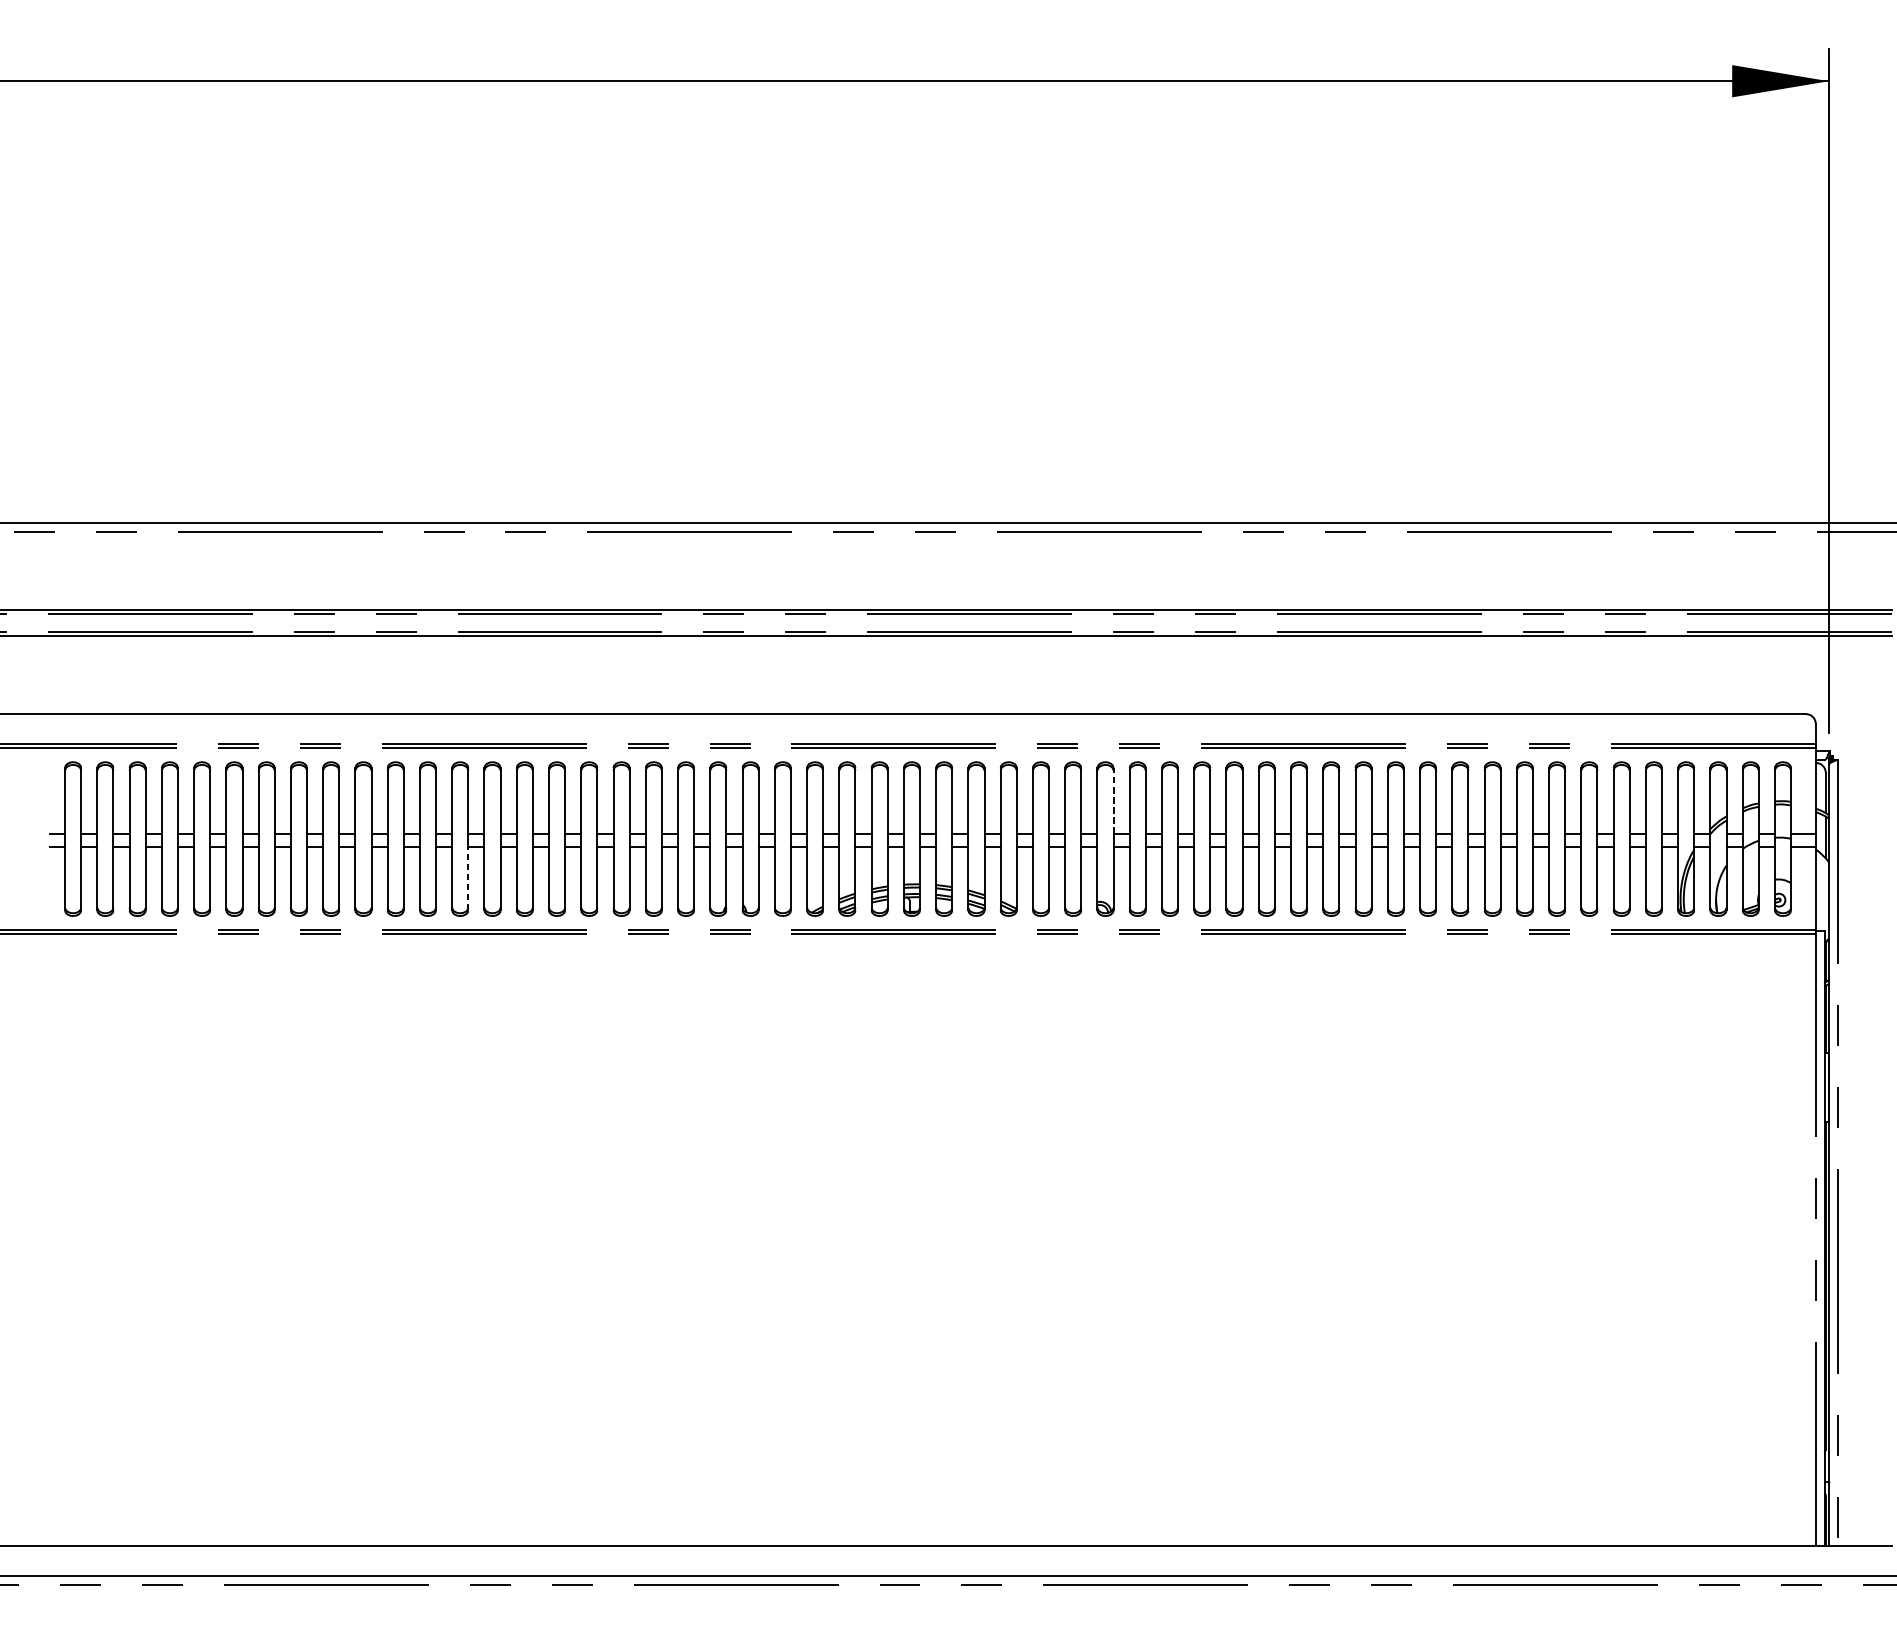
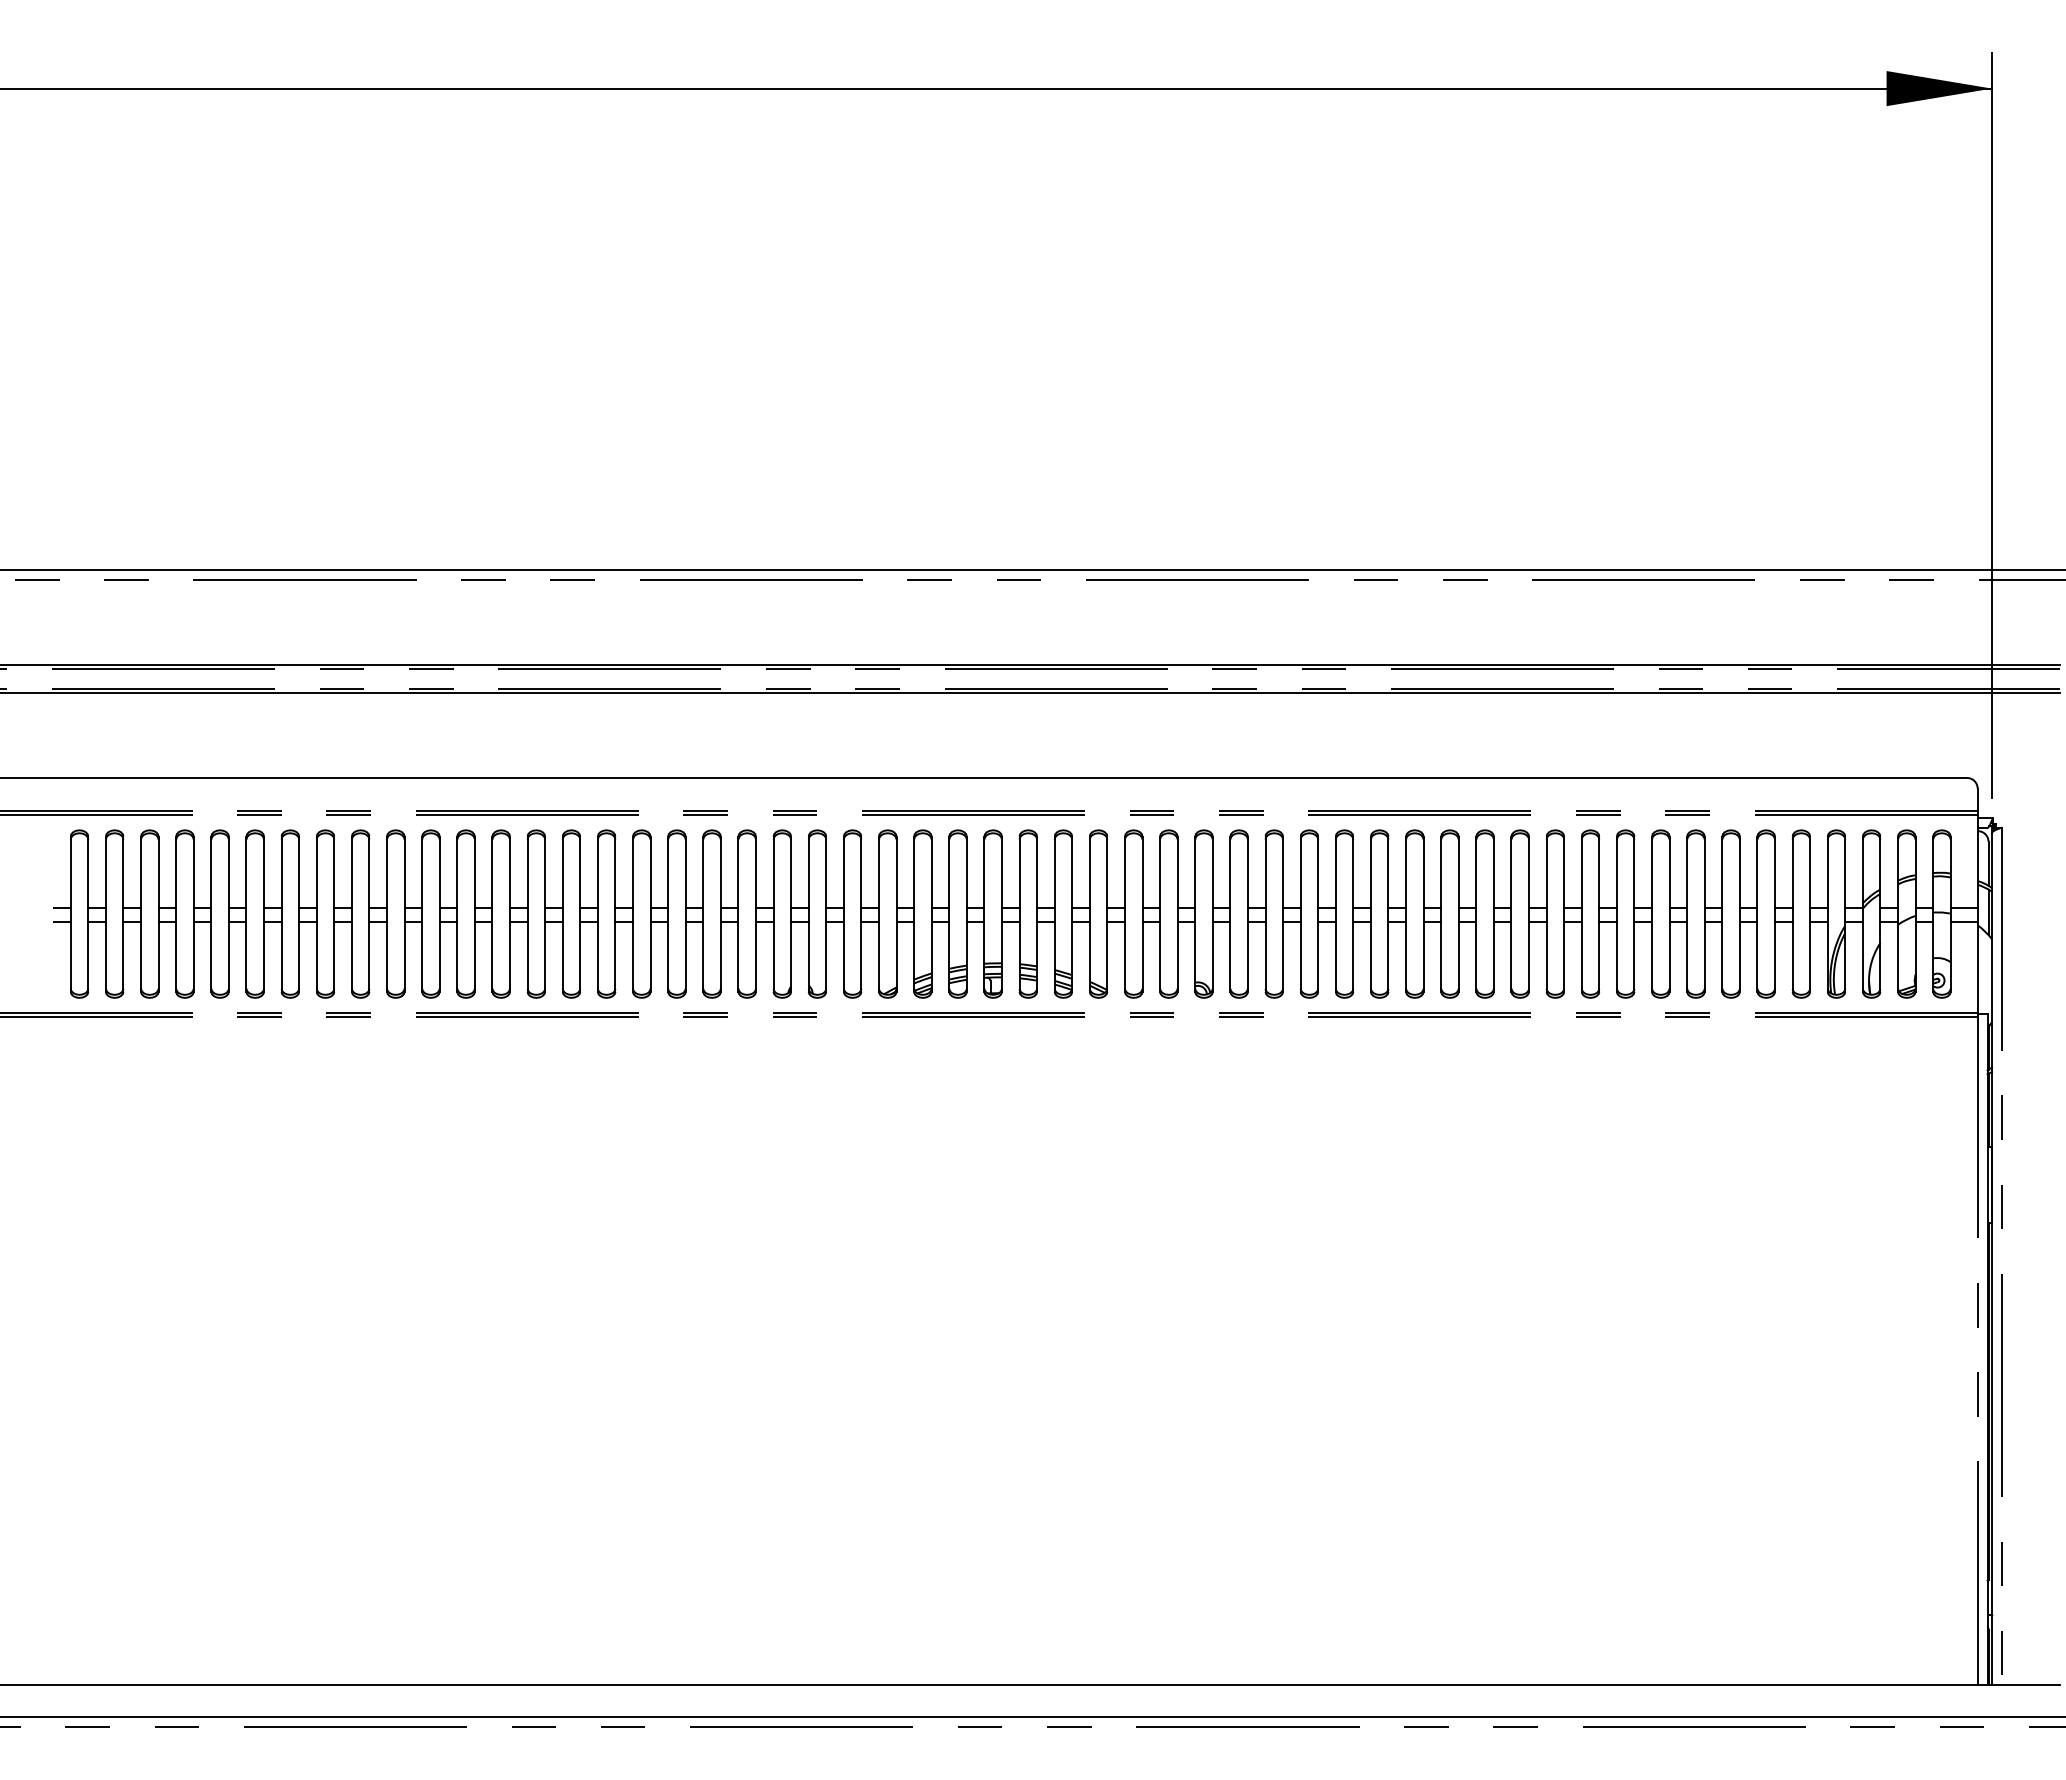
line: (1113, 800) -> (1212, 872), dashed -> solid
line: (468, 878) -> (510, 957), dashed -> solid

